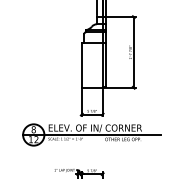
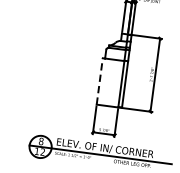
line: (81, 64) -> (99, 80), solid -> dashed

